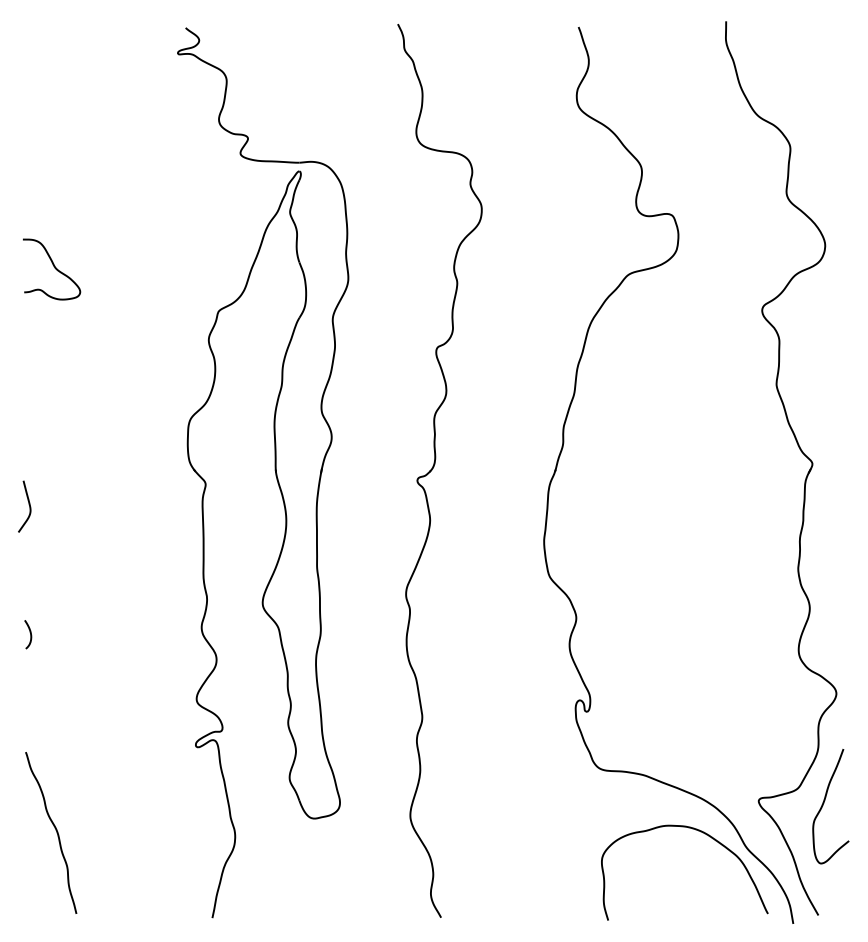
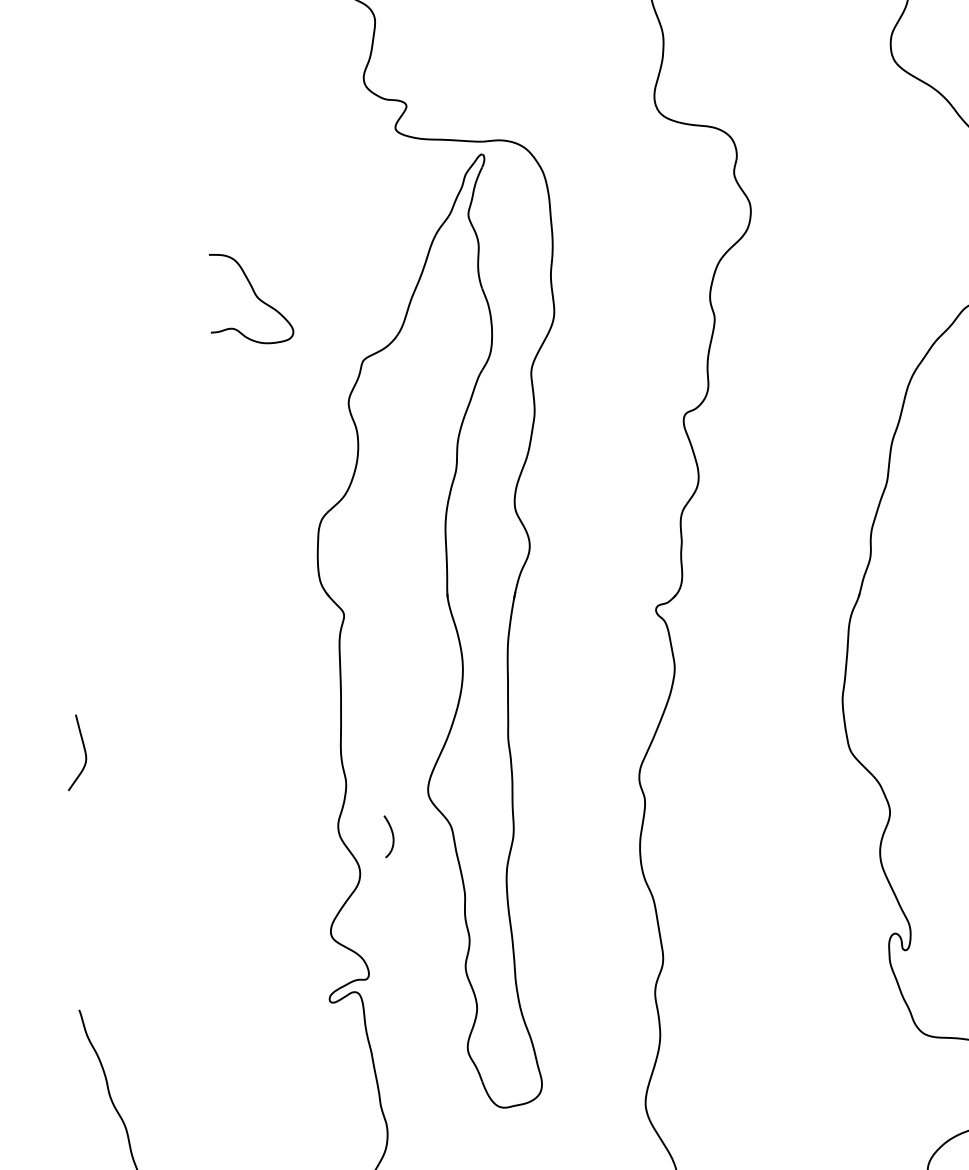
curve: (54, 268) -> (255, 297), moved
curve: (28, 504) -> (83, 749), moved
curve: (30, 634) -> (392, 836), moved

